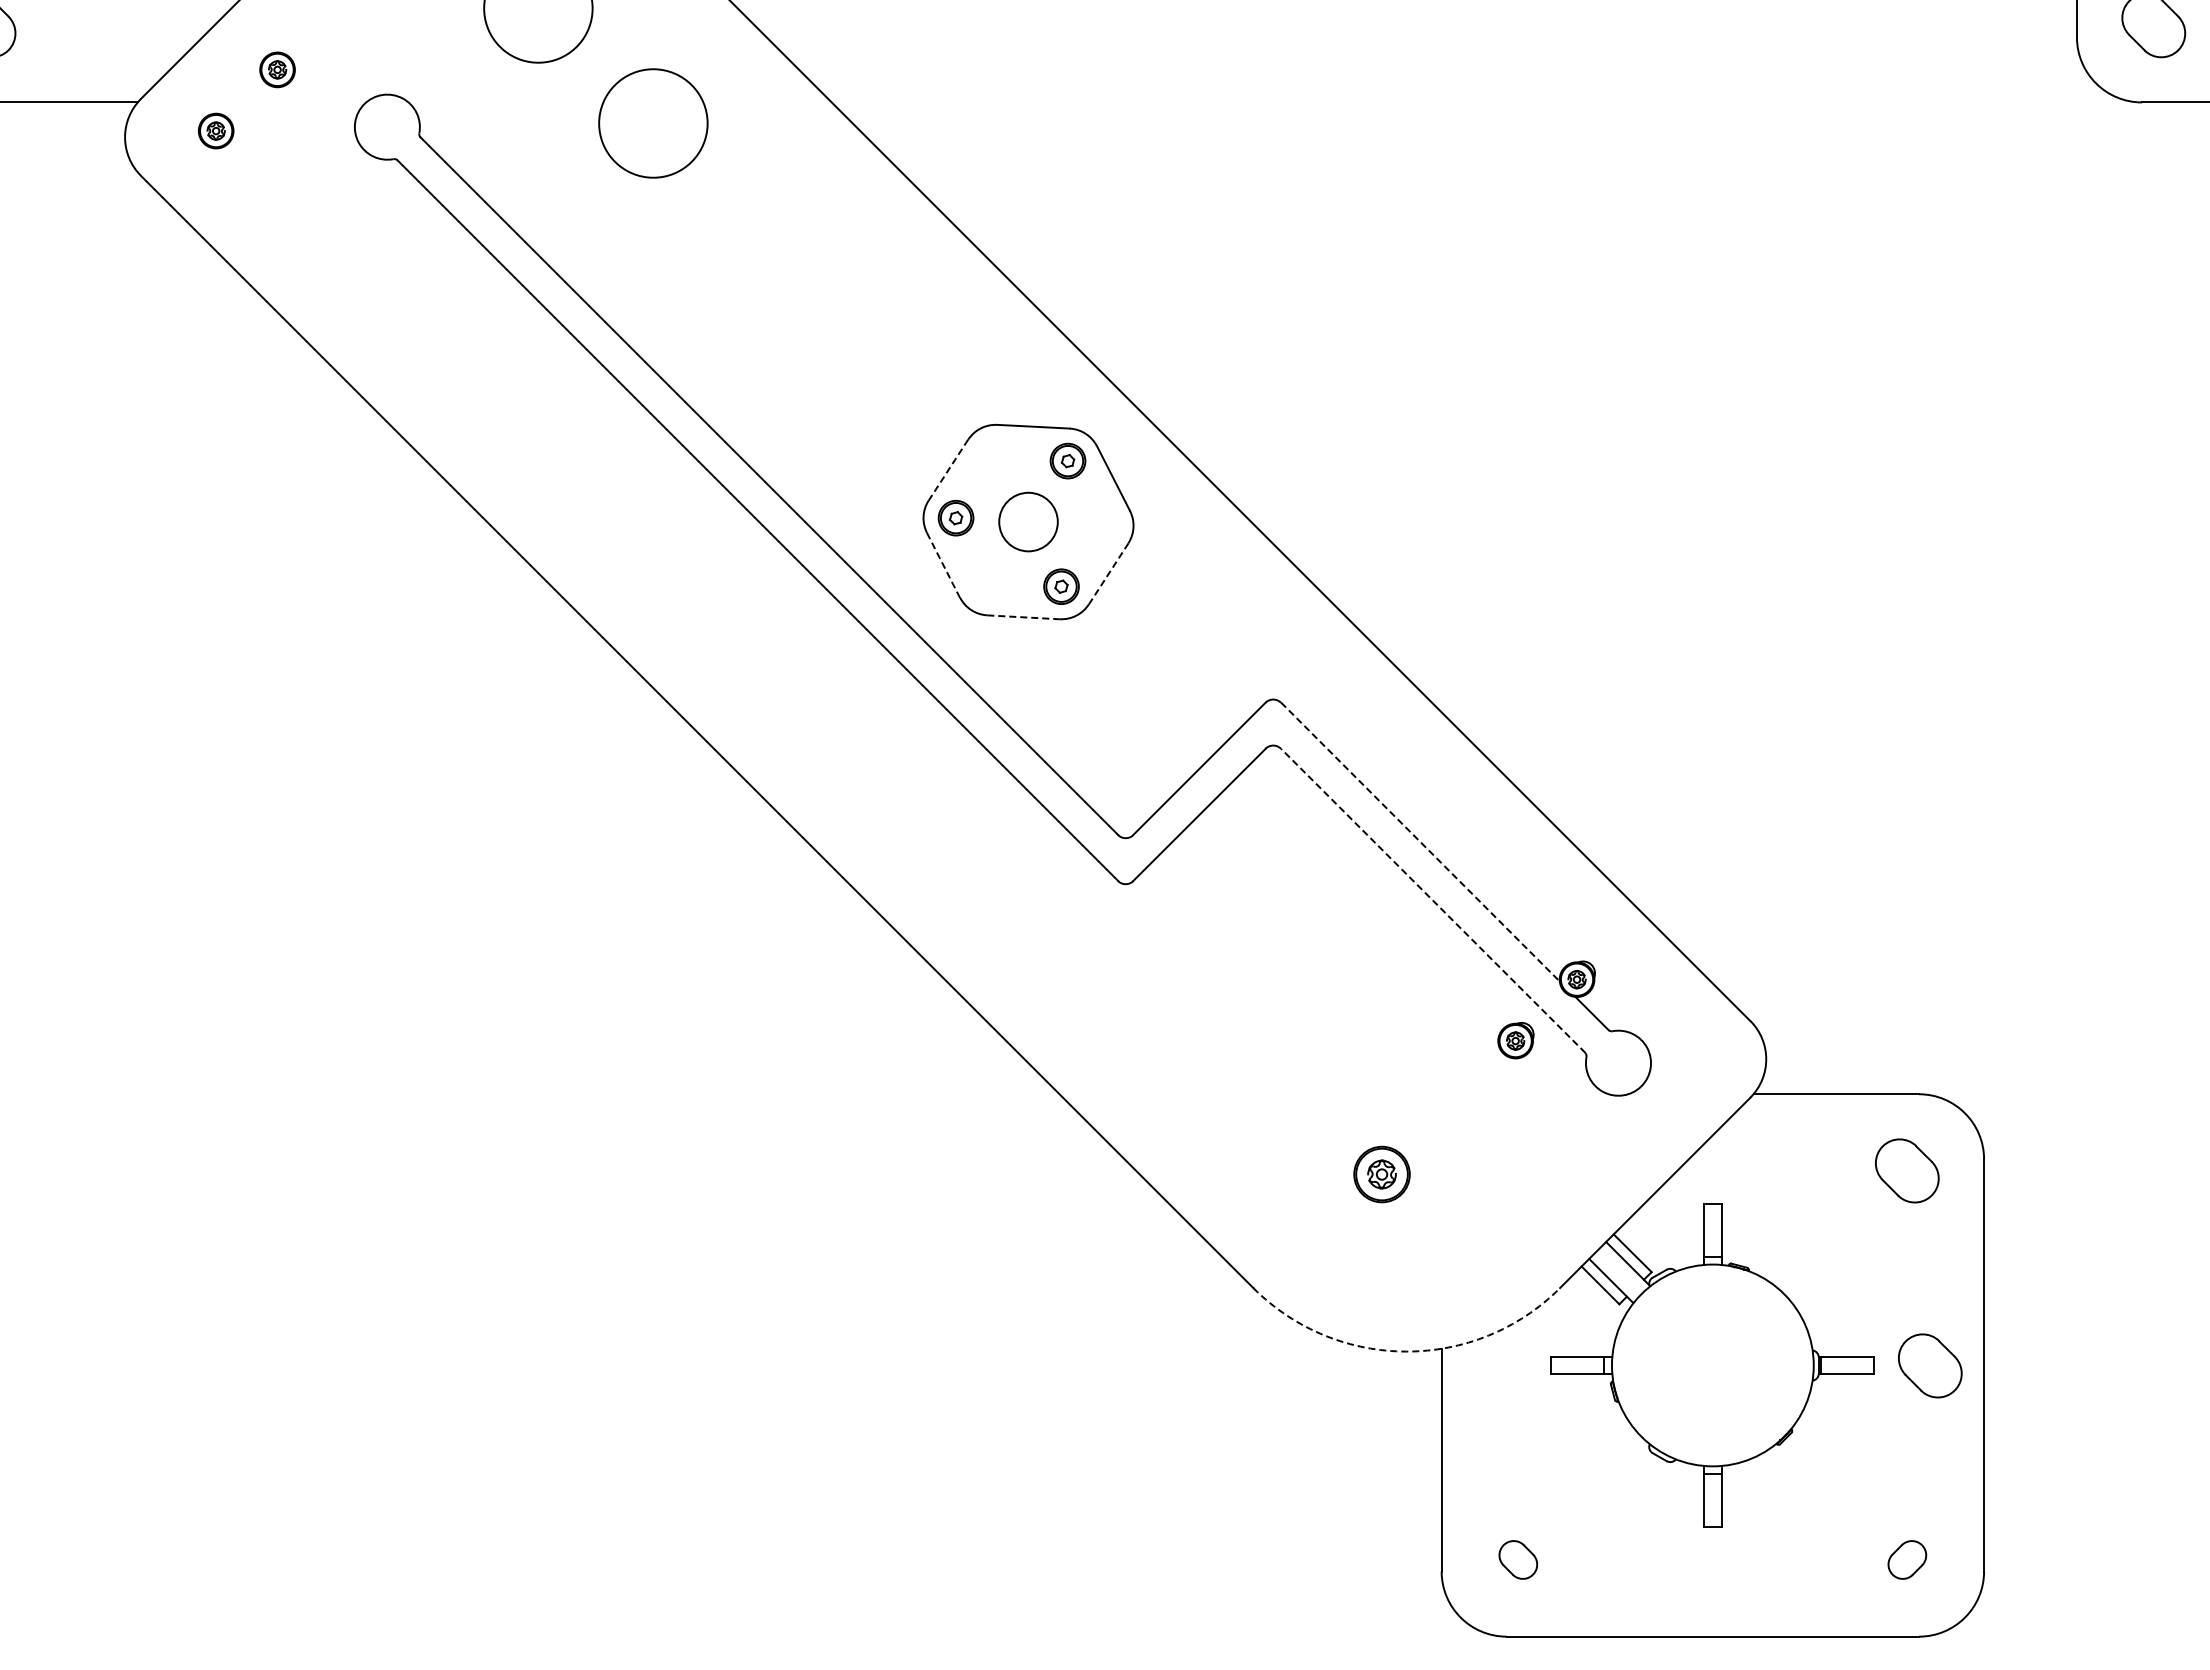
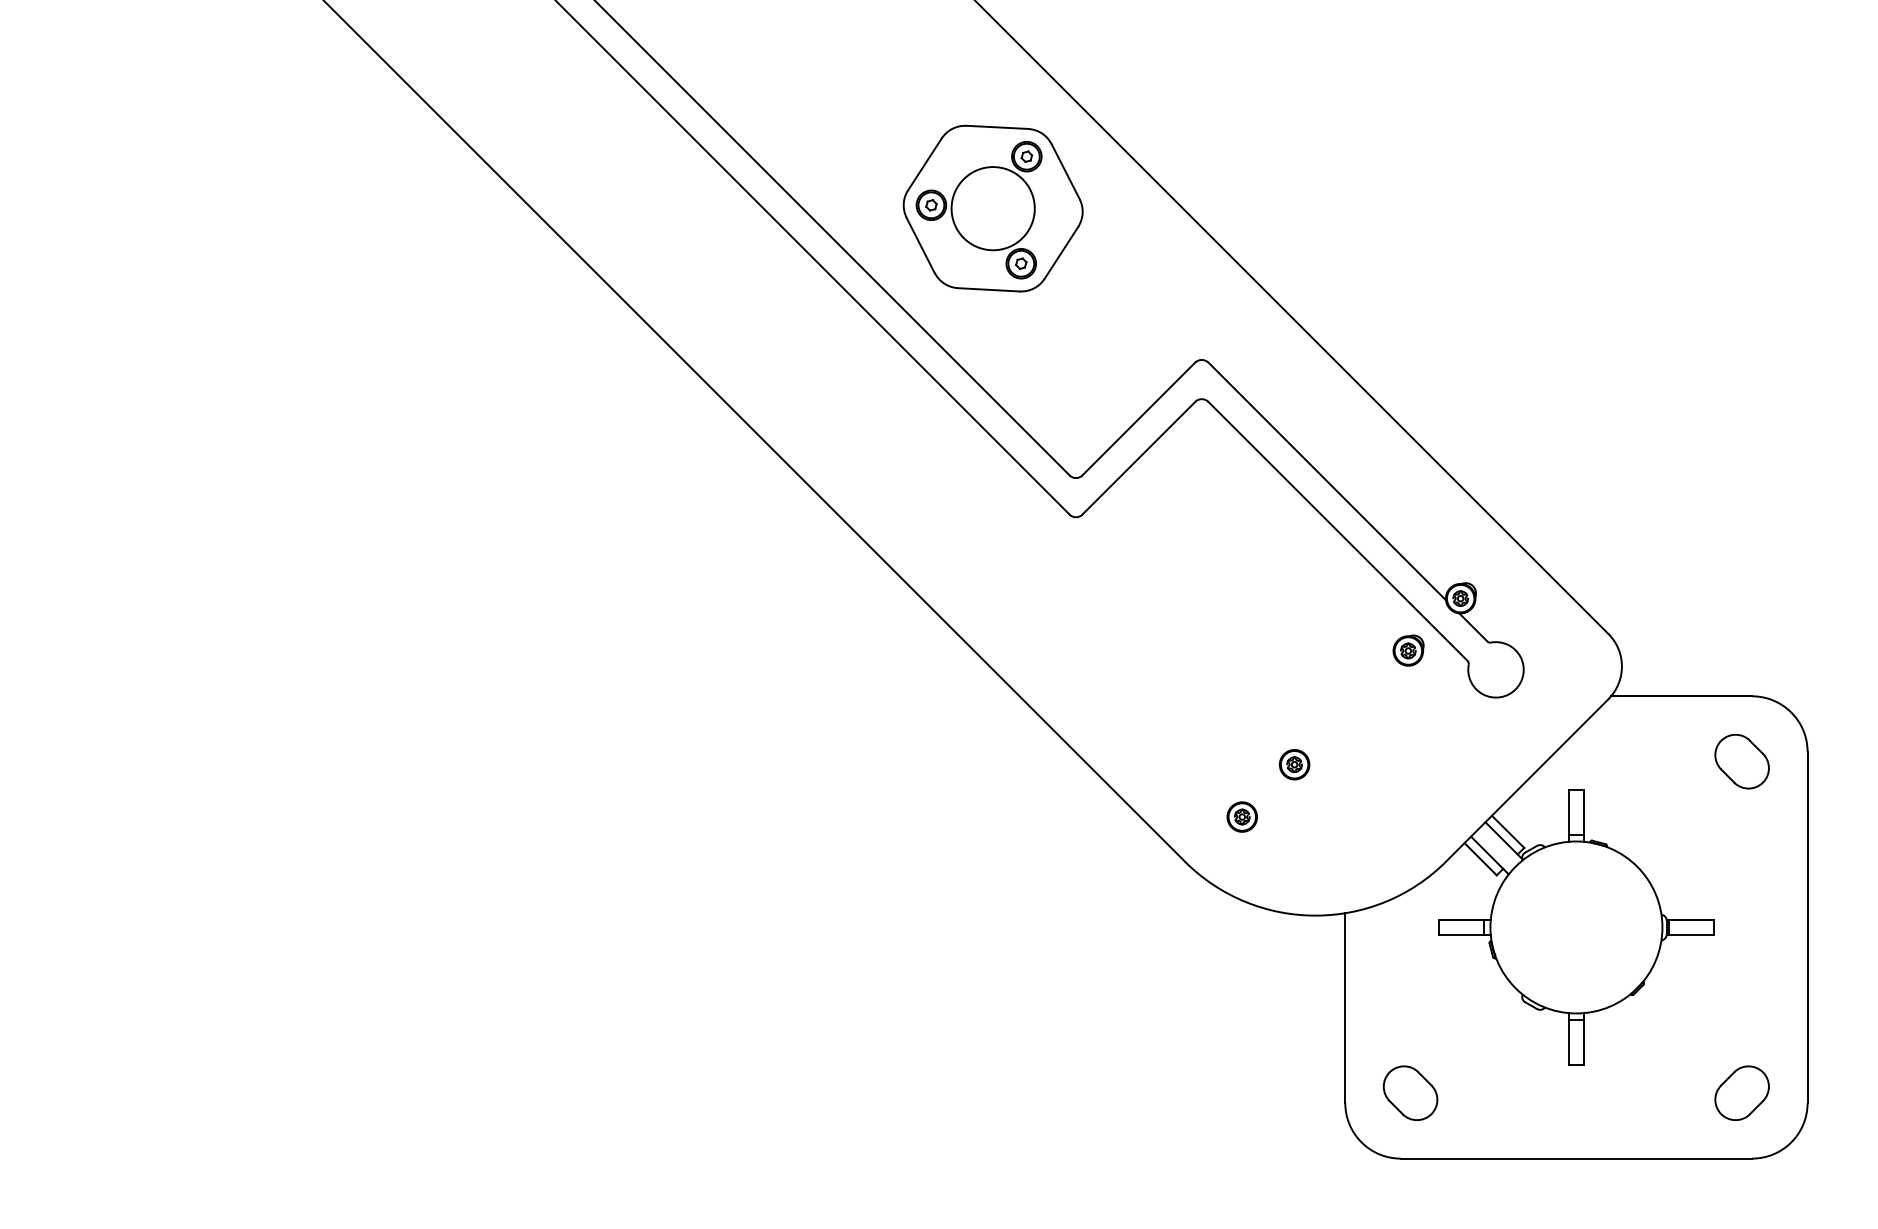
line: (948, 470) -> (924, 164), dashed -> solid
circle: (1028, 521) -> (993, 208), size x1.67
line: (943, 565) -> (920, 245), dashed -> solid
line: (1108, 573) -> (1061, 252), dashed -> solid
line: (1024, 617) -> (989, 289), dashed -> solid
line: (1420, 842) -> (1327, 481), dashed -> solid
line: (1432, 900) -> (1337, 531), dashed -> solid
part: (1382, 1174) -> (1294, 764), size x0.62
part: (1320, 1235) -> (1242, 816), added
arc: (1406, 1351) -> (1315, 915), dashed -> solid
part: (1930, 1365) -> (1761, 927), removed
part: (1518, 1559) -> (1410, 1092), size x1.67
part: (1907, 1559) -> (1742, 1092), size x1.67

